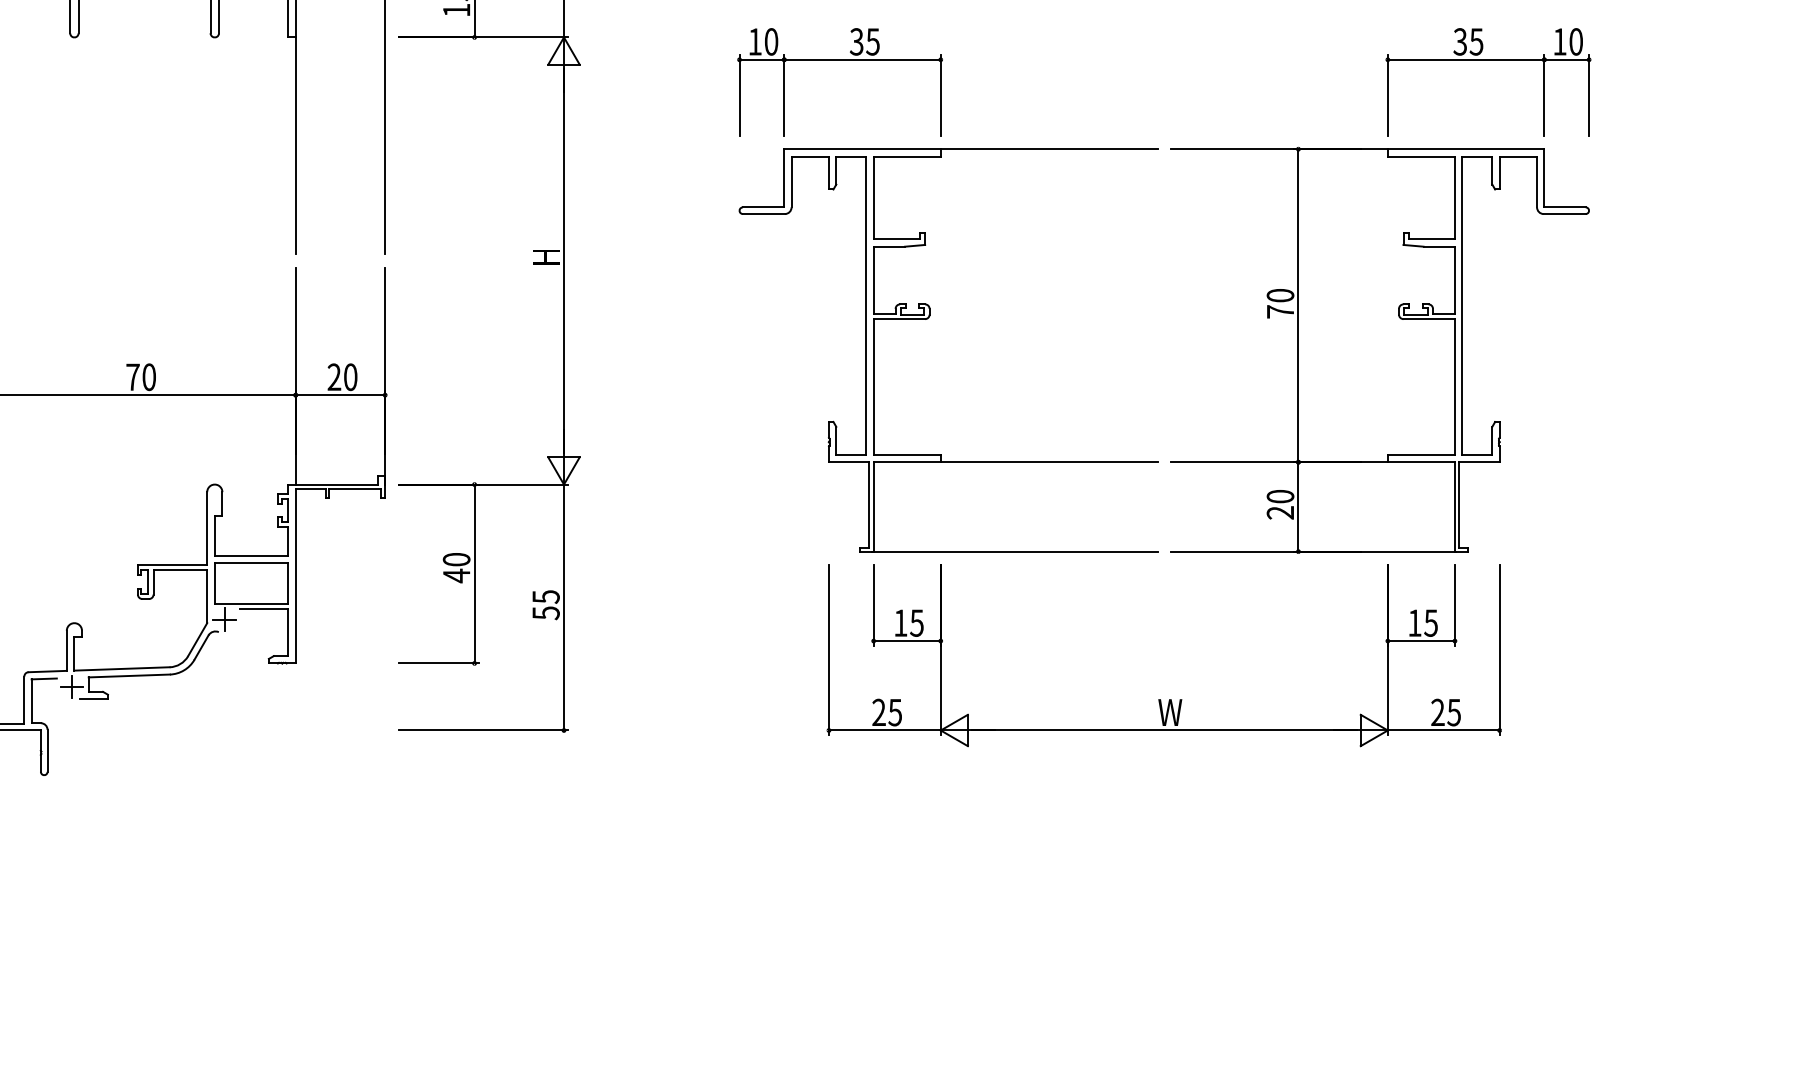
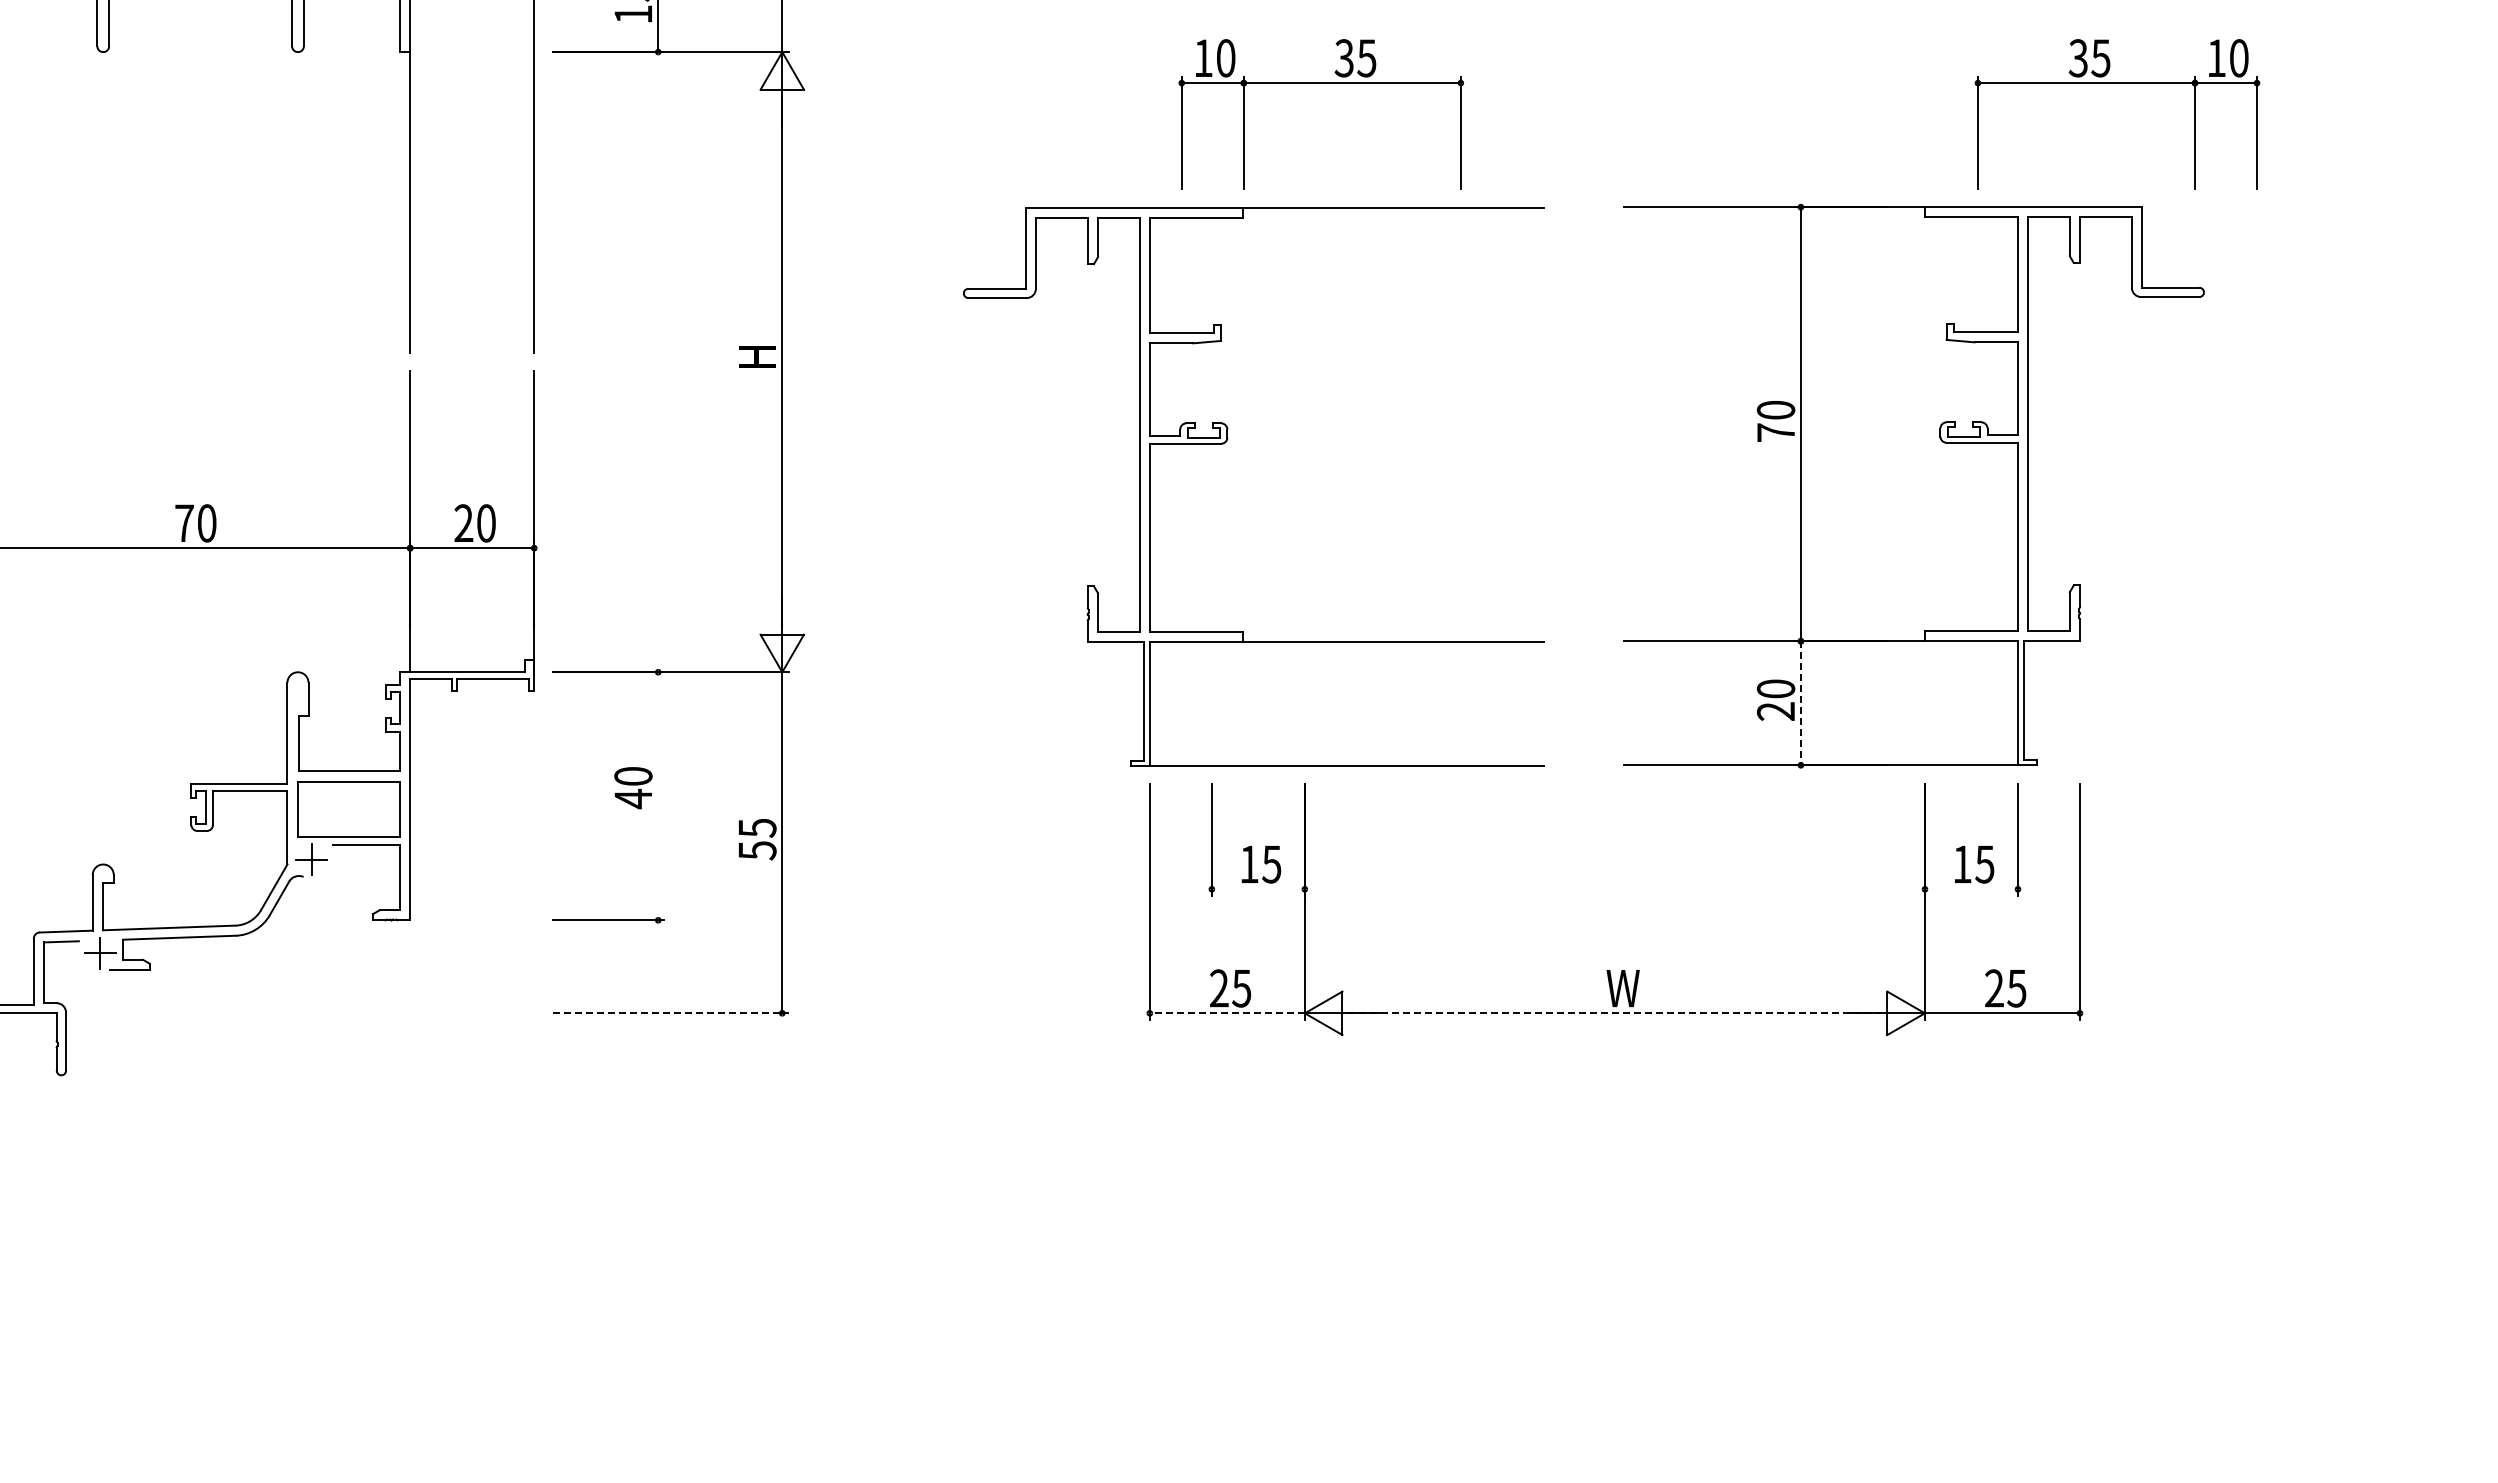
part: (839, 60) -> (1320, 83), moved
part: (1488, 60) -> (2117, 83), moved
part: (928, 318) -> (1225, 443), moved
line: (1298, 507) -> (1800, 703), solid -> dashed
line: (474, 574) -> (658, 796), removed
line: (906, 641) -> (1257, 889), removed
line: (1420, 641) -> (1970, 889), removed
line: (483, 730) -> (670, 1013), solid -> dashed
line: (884, 730) -> (1227, 1013), solid -> dashed
line: (1164, 730) -> (1614, 1013), solid -> dashed

